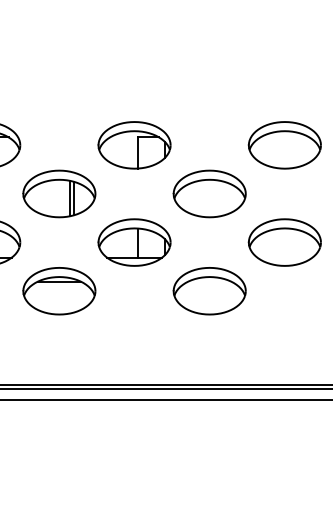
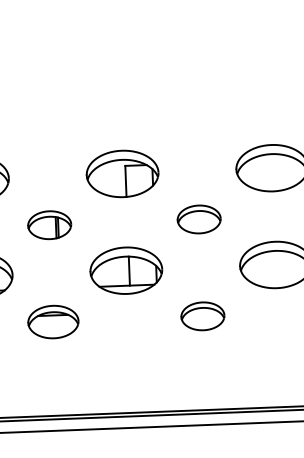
part: (59, 193) -> (49, 224), size x0.6
part: (209, 193) -> (199, 219), size x0.6
part: (59, 291) -> (53, 322), size x0.7
part: (209, 291) -> (202, 316), size x0.6

